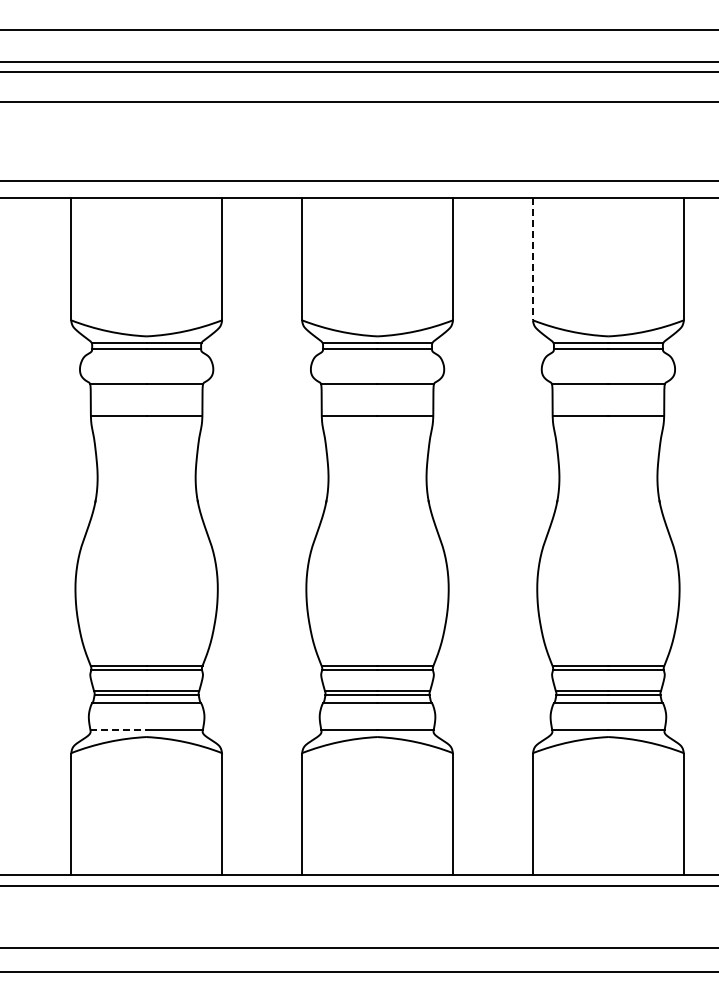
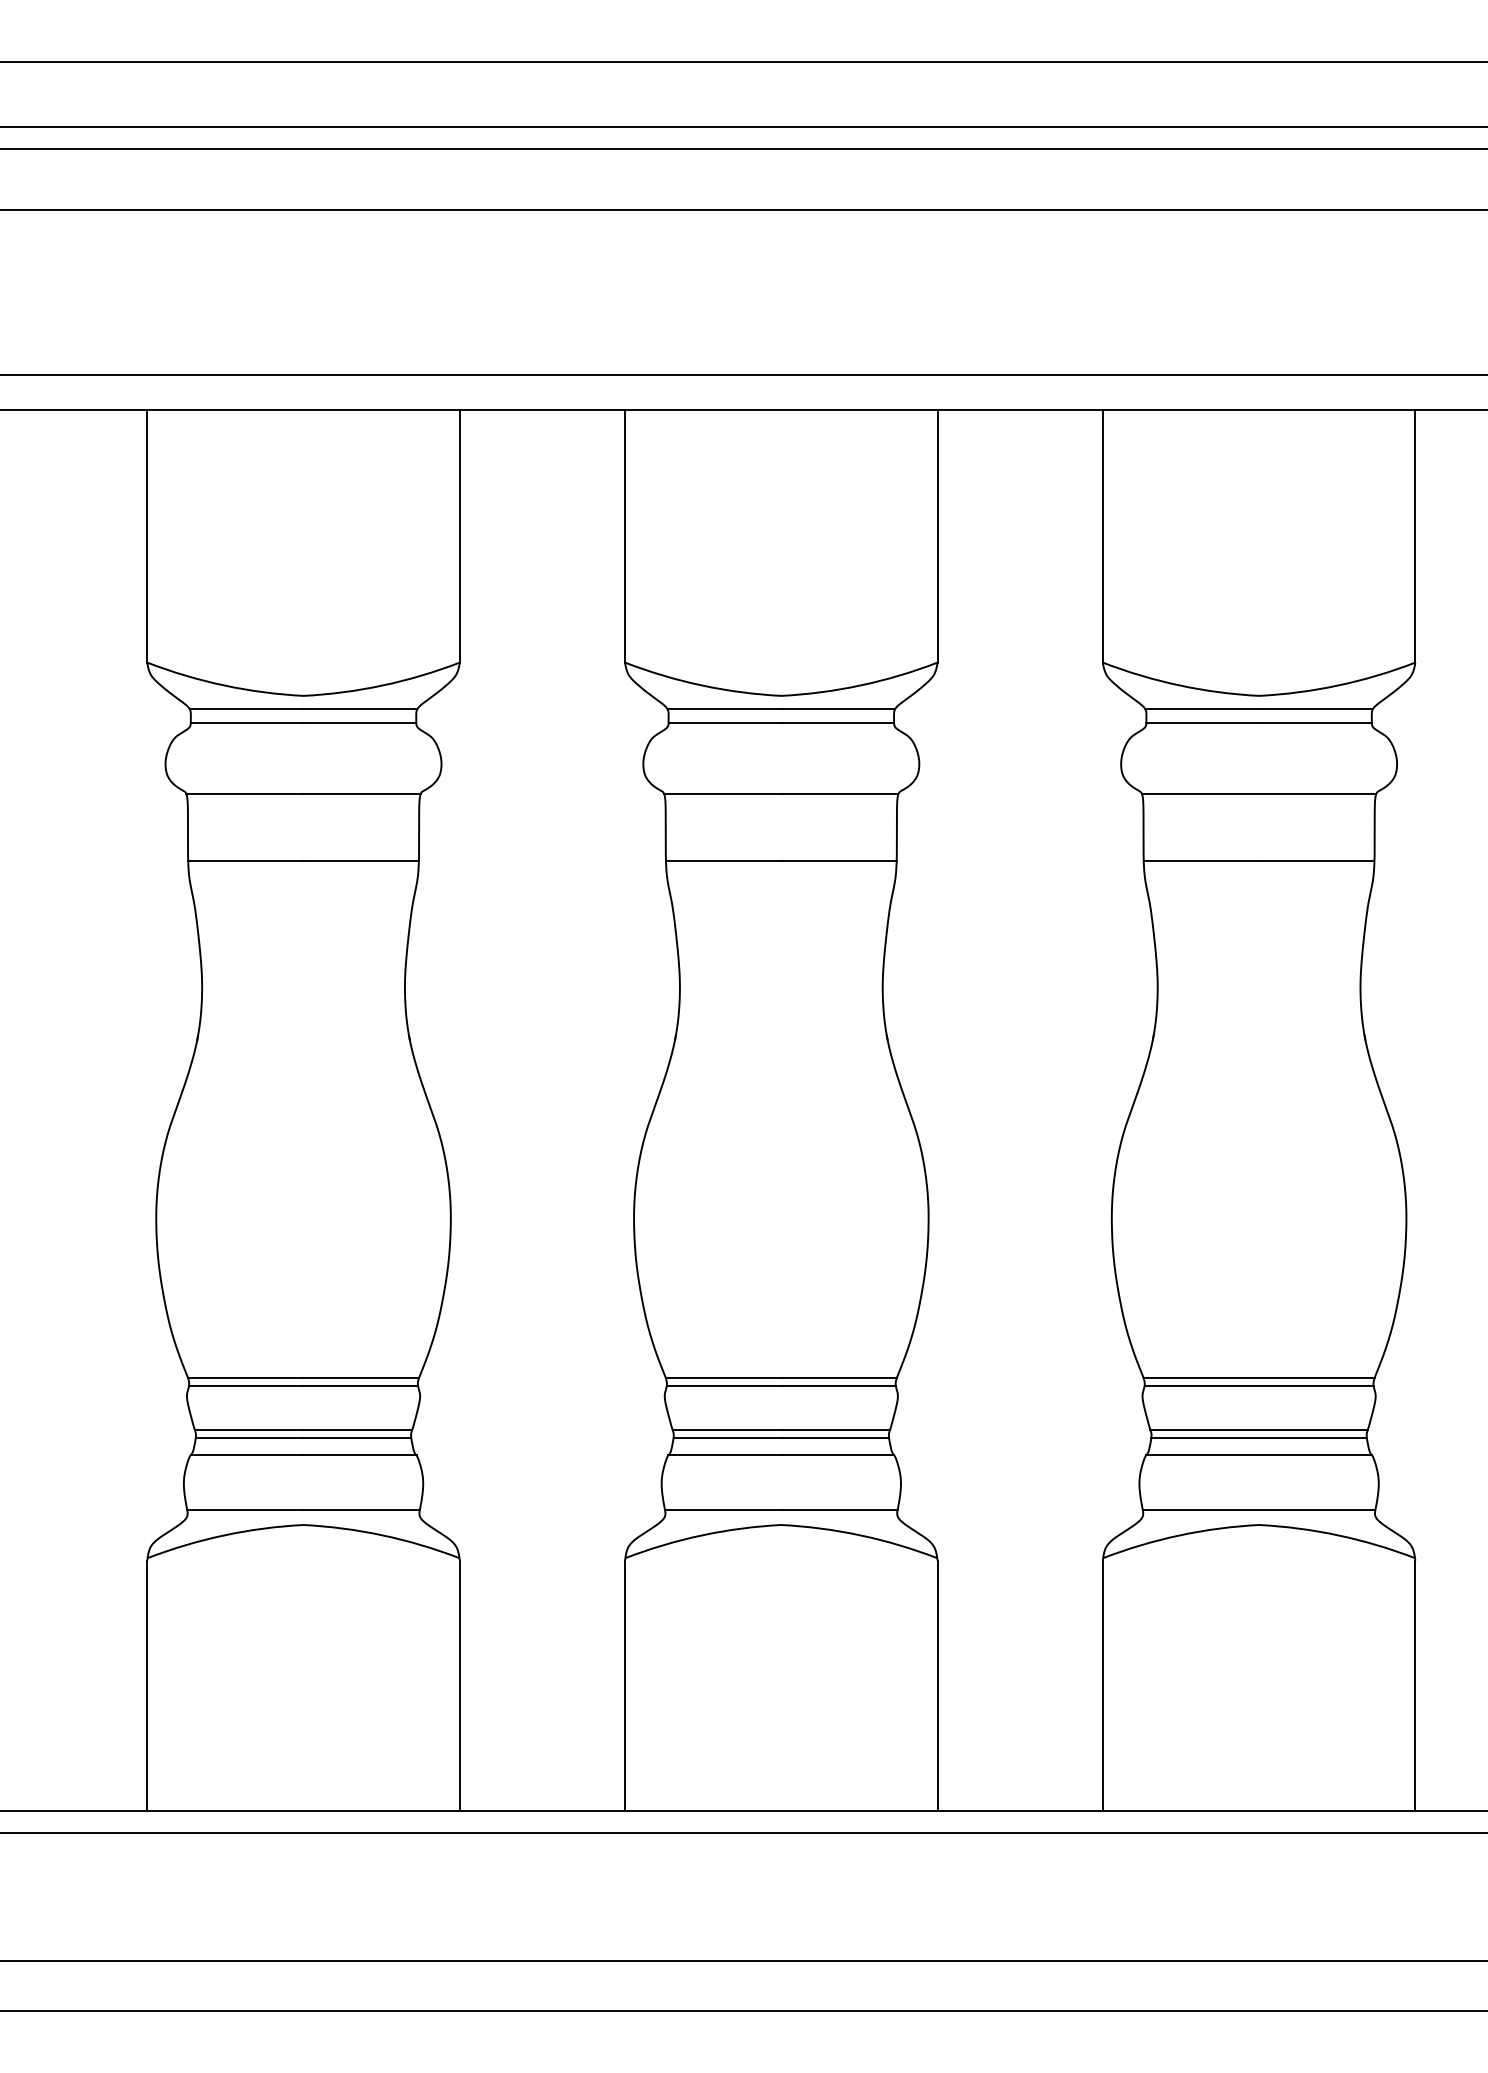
line: (532, 259) -> (1101, 536), dashed -> solid
line: (119, 729) -> (247, 1509), dashed -> solid

